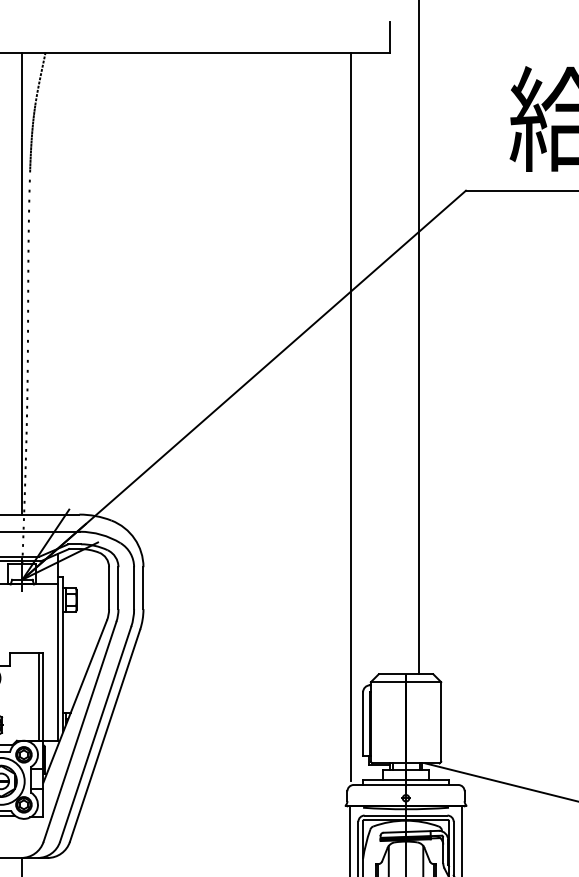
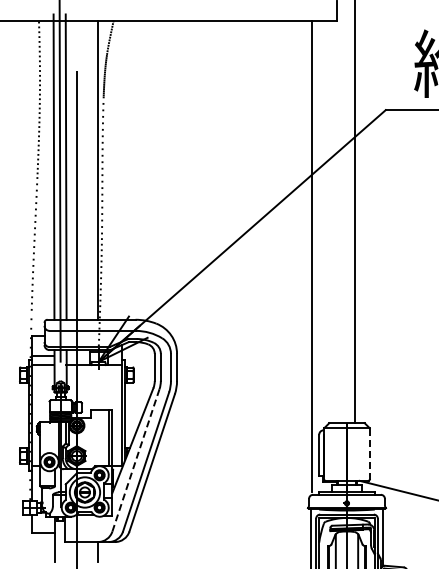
line: (440, 722) -> (369, 454), solid -> dashed
line: (80, 730) -> (136, 459), solid -> dashed

